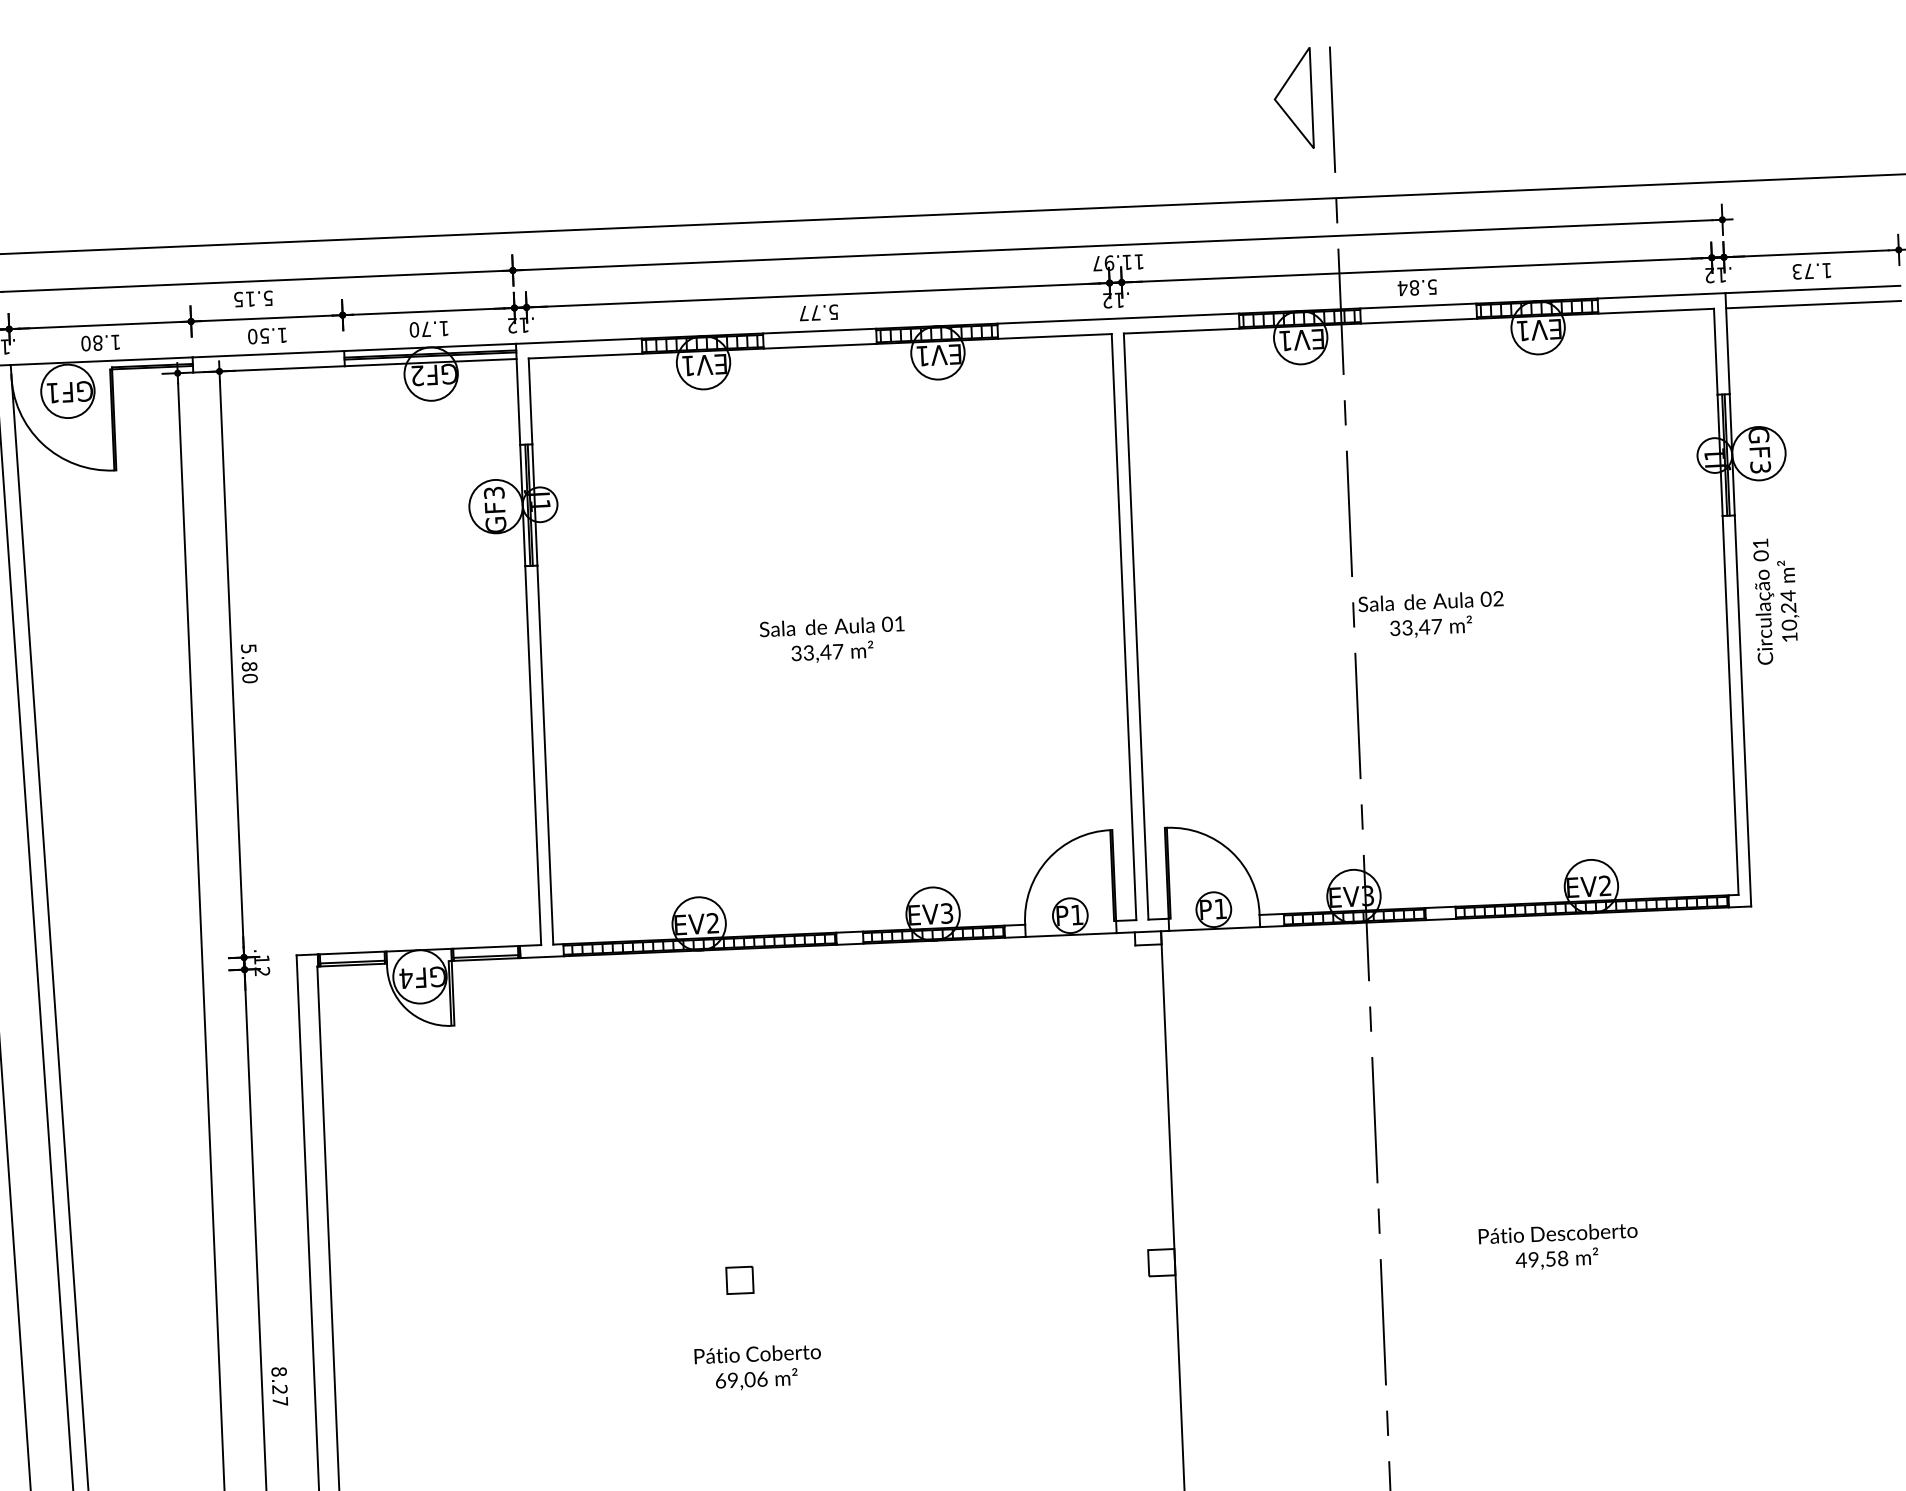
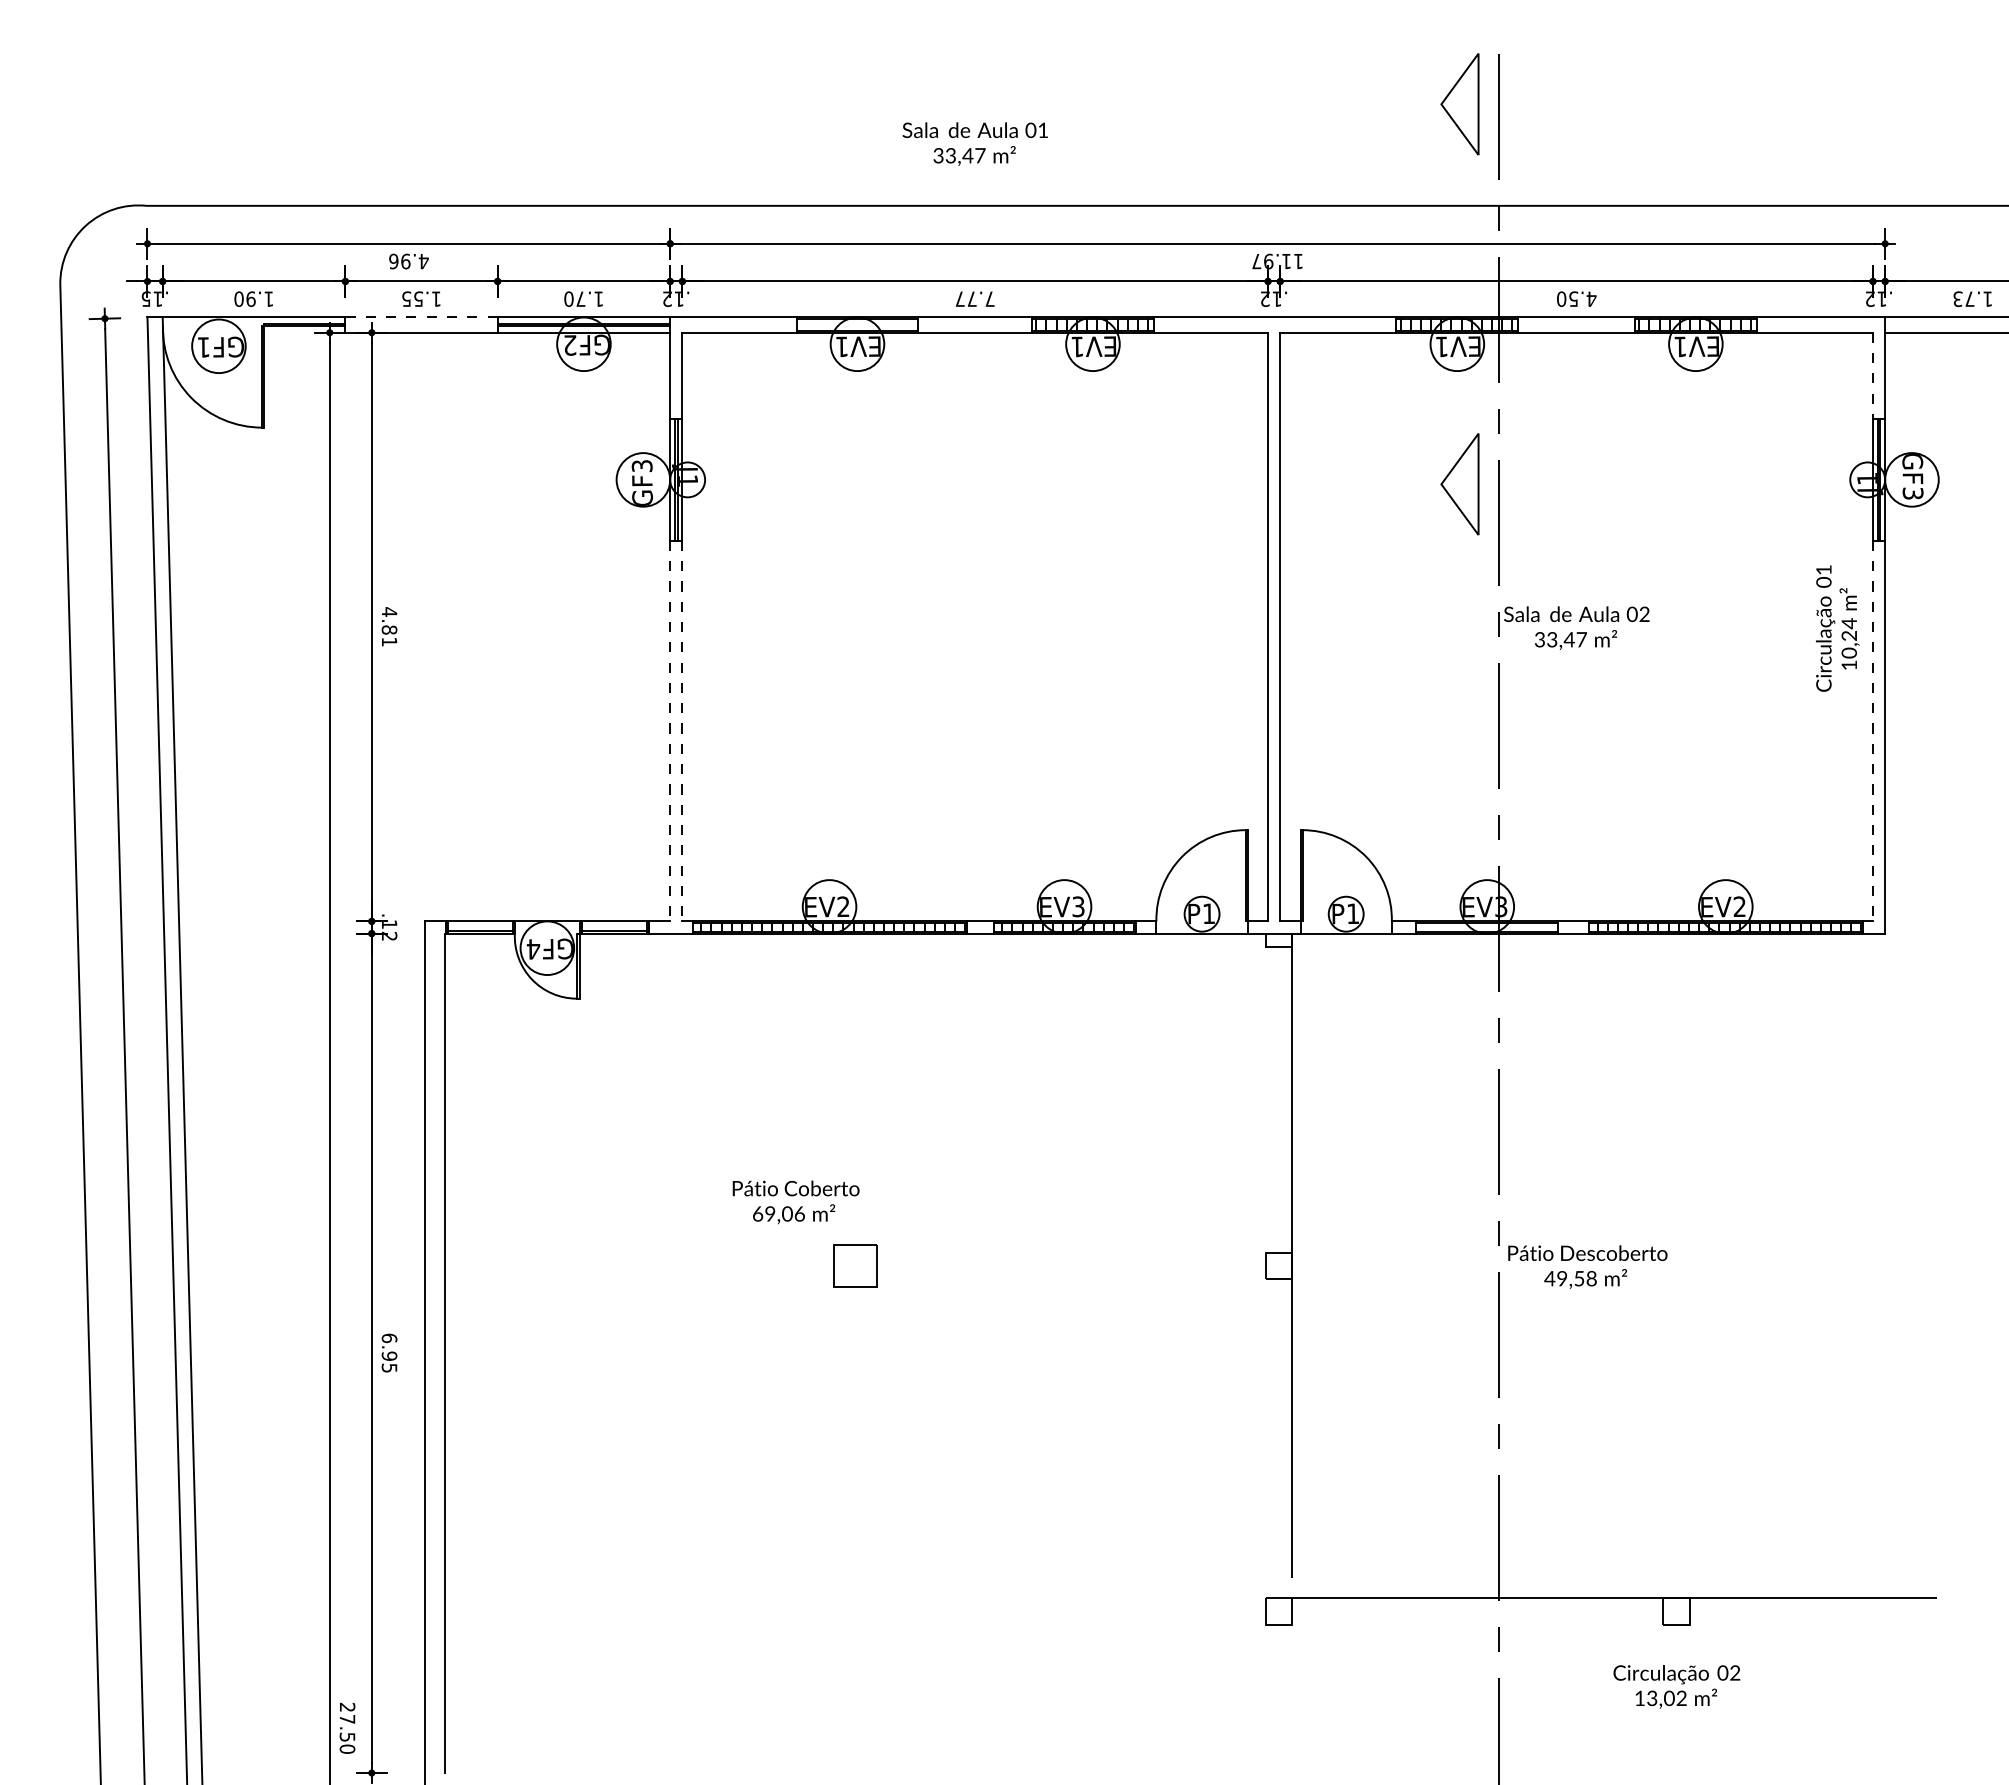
text: (1417, 287) -> (1576, 298), 5.84 -> 4.50
text: (253, 299) -> (408, 261), 5.15 -> 4.96
text: (833, 311) -> (989, 298), 5.77 -> 7.77
text: (252, 335) -> (406, 298), 1.50 -> 1.55
text: (97, 342) -> (250, 298), 1.80 -> 1.90
hatch: (701, 344) -> (856, 325), removed
line: (1715, 352) -> (1872, 376), solid -> dashed
line: (269, 354) -> (422, 317), solid -> dashed
part: (1308, 477) -> (1459, 484), added
text: (1776, 601) -> (1837, 628), moved
text: (831, 639) -> (974, 143), moved
text: (249, 663) -> (389, 626), 5.80 -> 4.81
line: (1730, 705) -> (1872, 731), solid -> dashed
line: (533, 755) -> (670, 731), solid -> dashed
line: (545, 755) -> (682, 731), solid -> dashed
hatch: (1358, 916) -> (1490, 927), removed
text: (1558, 1246) -> (1587, 1266), moved
part: (739, 1279) -> (855, 1265), size x1.6
text: (757, 1367) -> (795, 1202), moved
text: (279, 1385) -> (389, 1352), 8.27 -> 6.95

